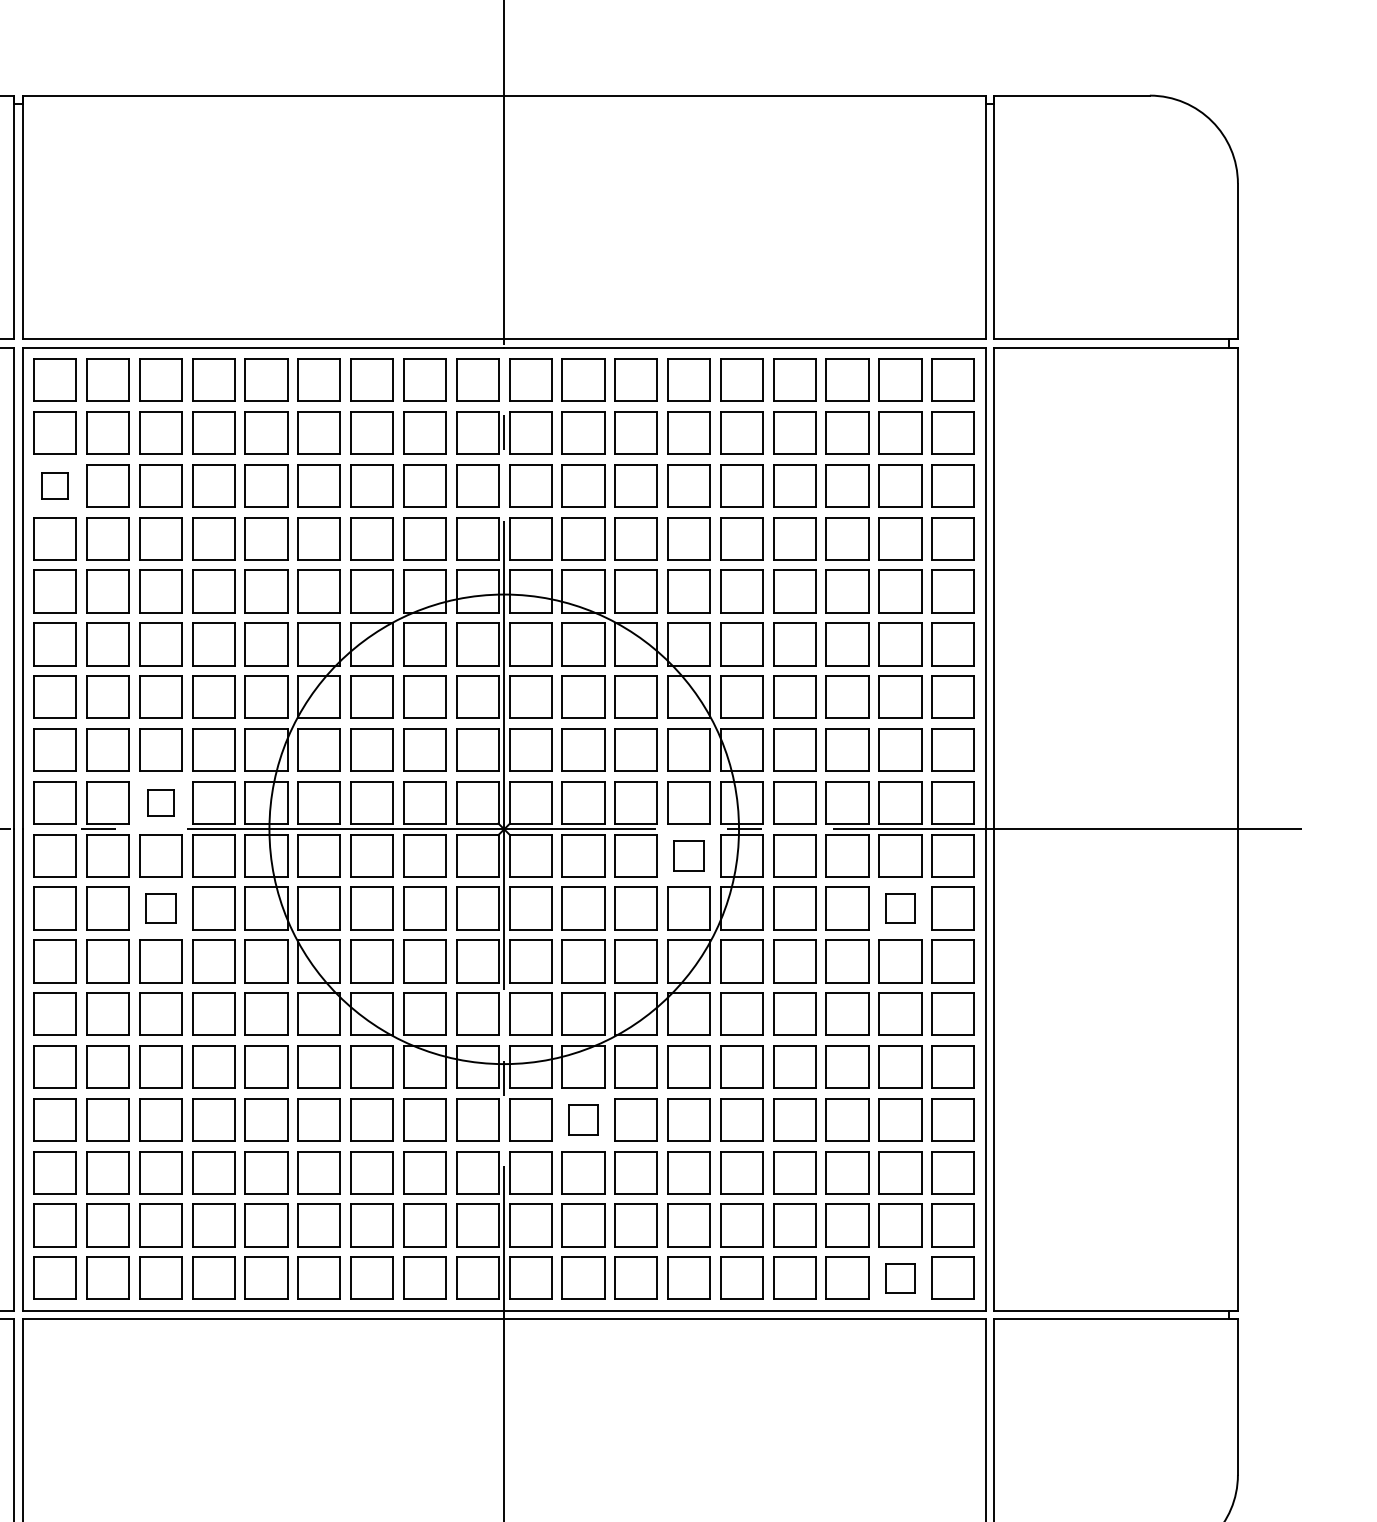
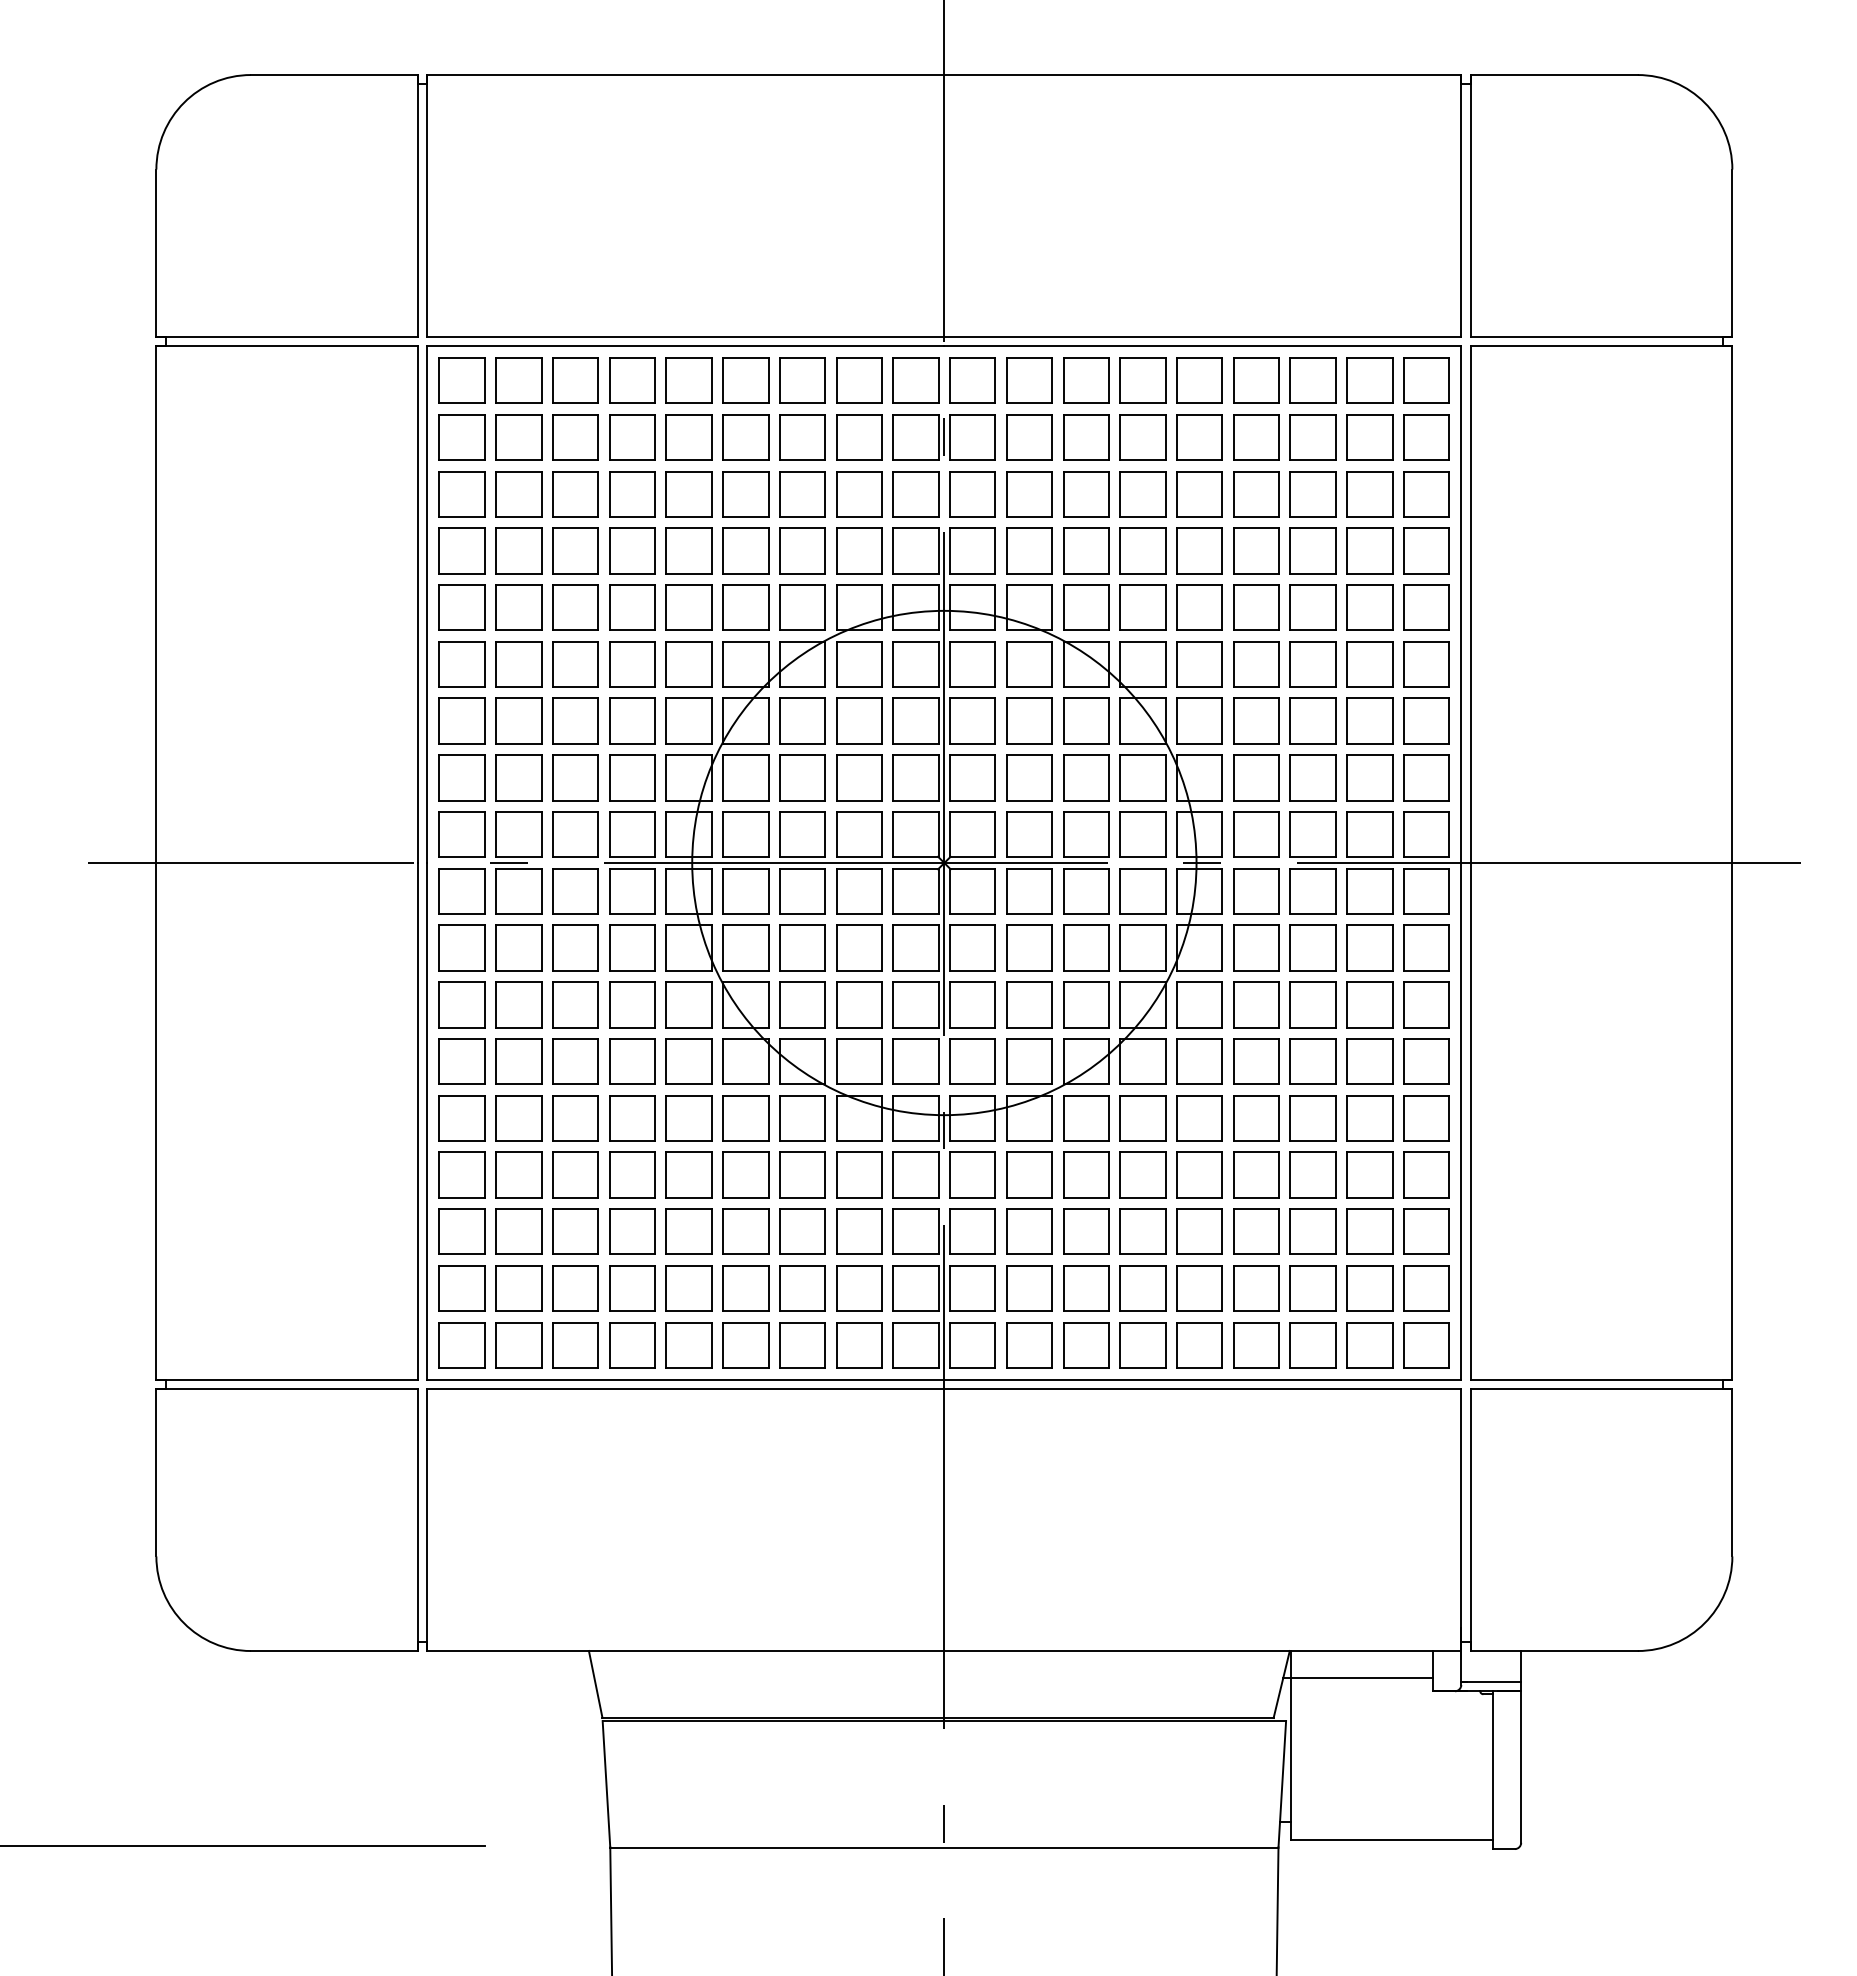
part: (54, 486) -> (461, 494), size x1.67
part: (160, 802) -> (575, 834), size x1.67
part: (688, 855) -> (1142, 891), size x1.43
part: (160, 907) -> (575, 947), size x1.43
part: (900, 907) -> (1369, 947), size x1.43
part: (583, 1119) -> (1029, 1174), size x1.43
part: (900, 1278) -> (1369, 1345), size x1.43

